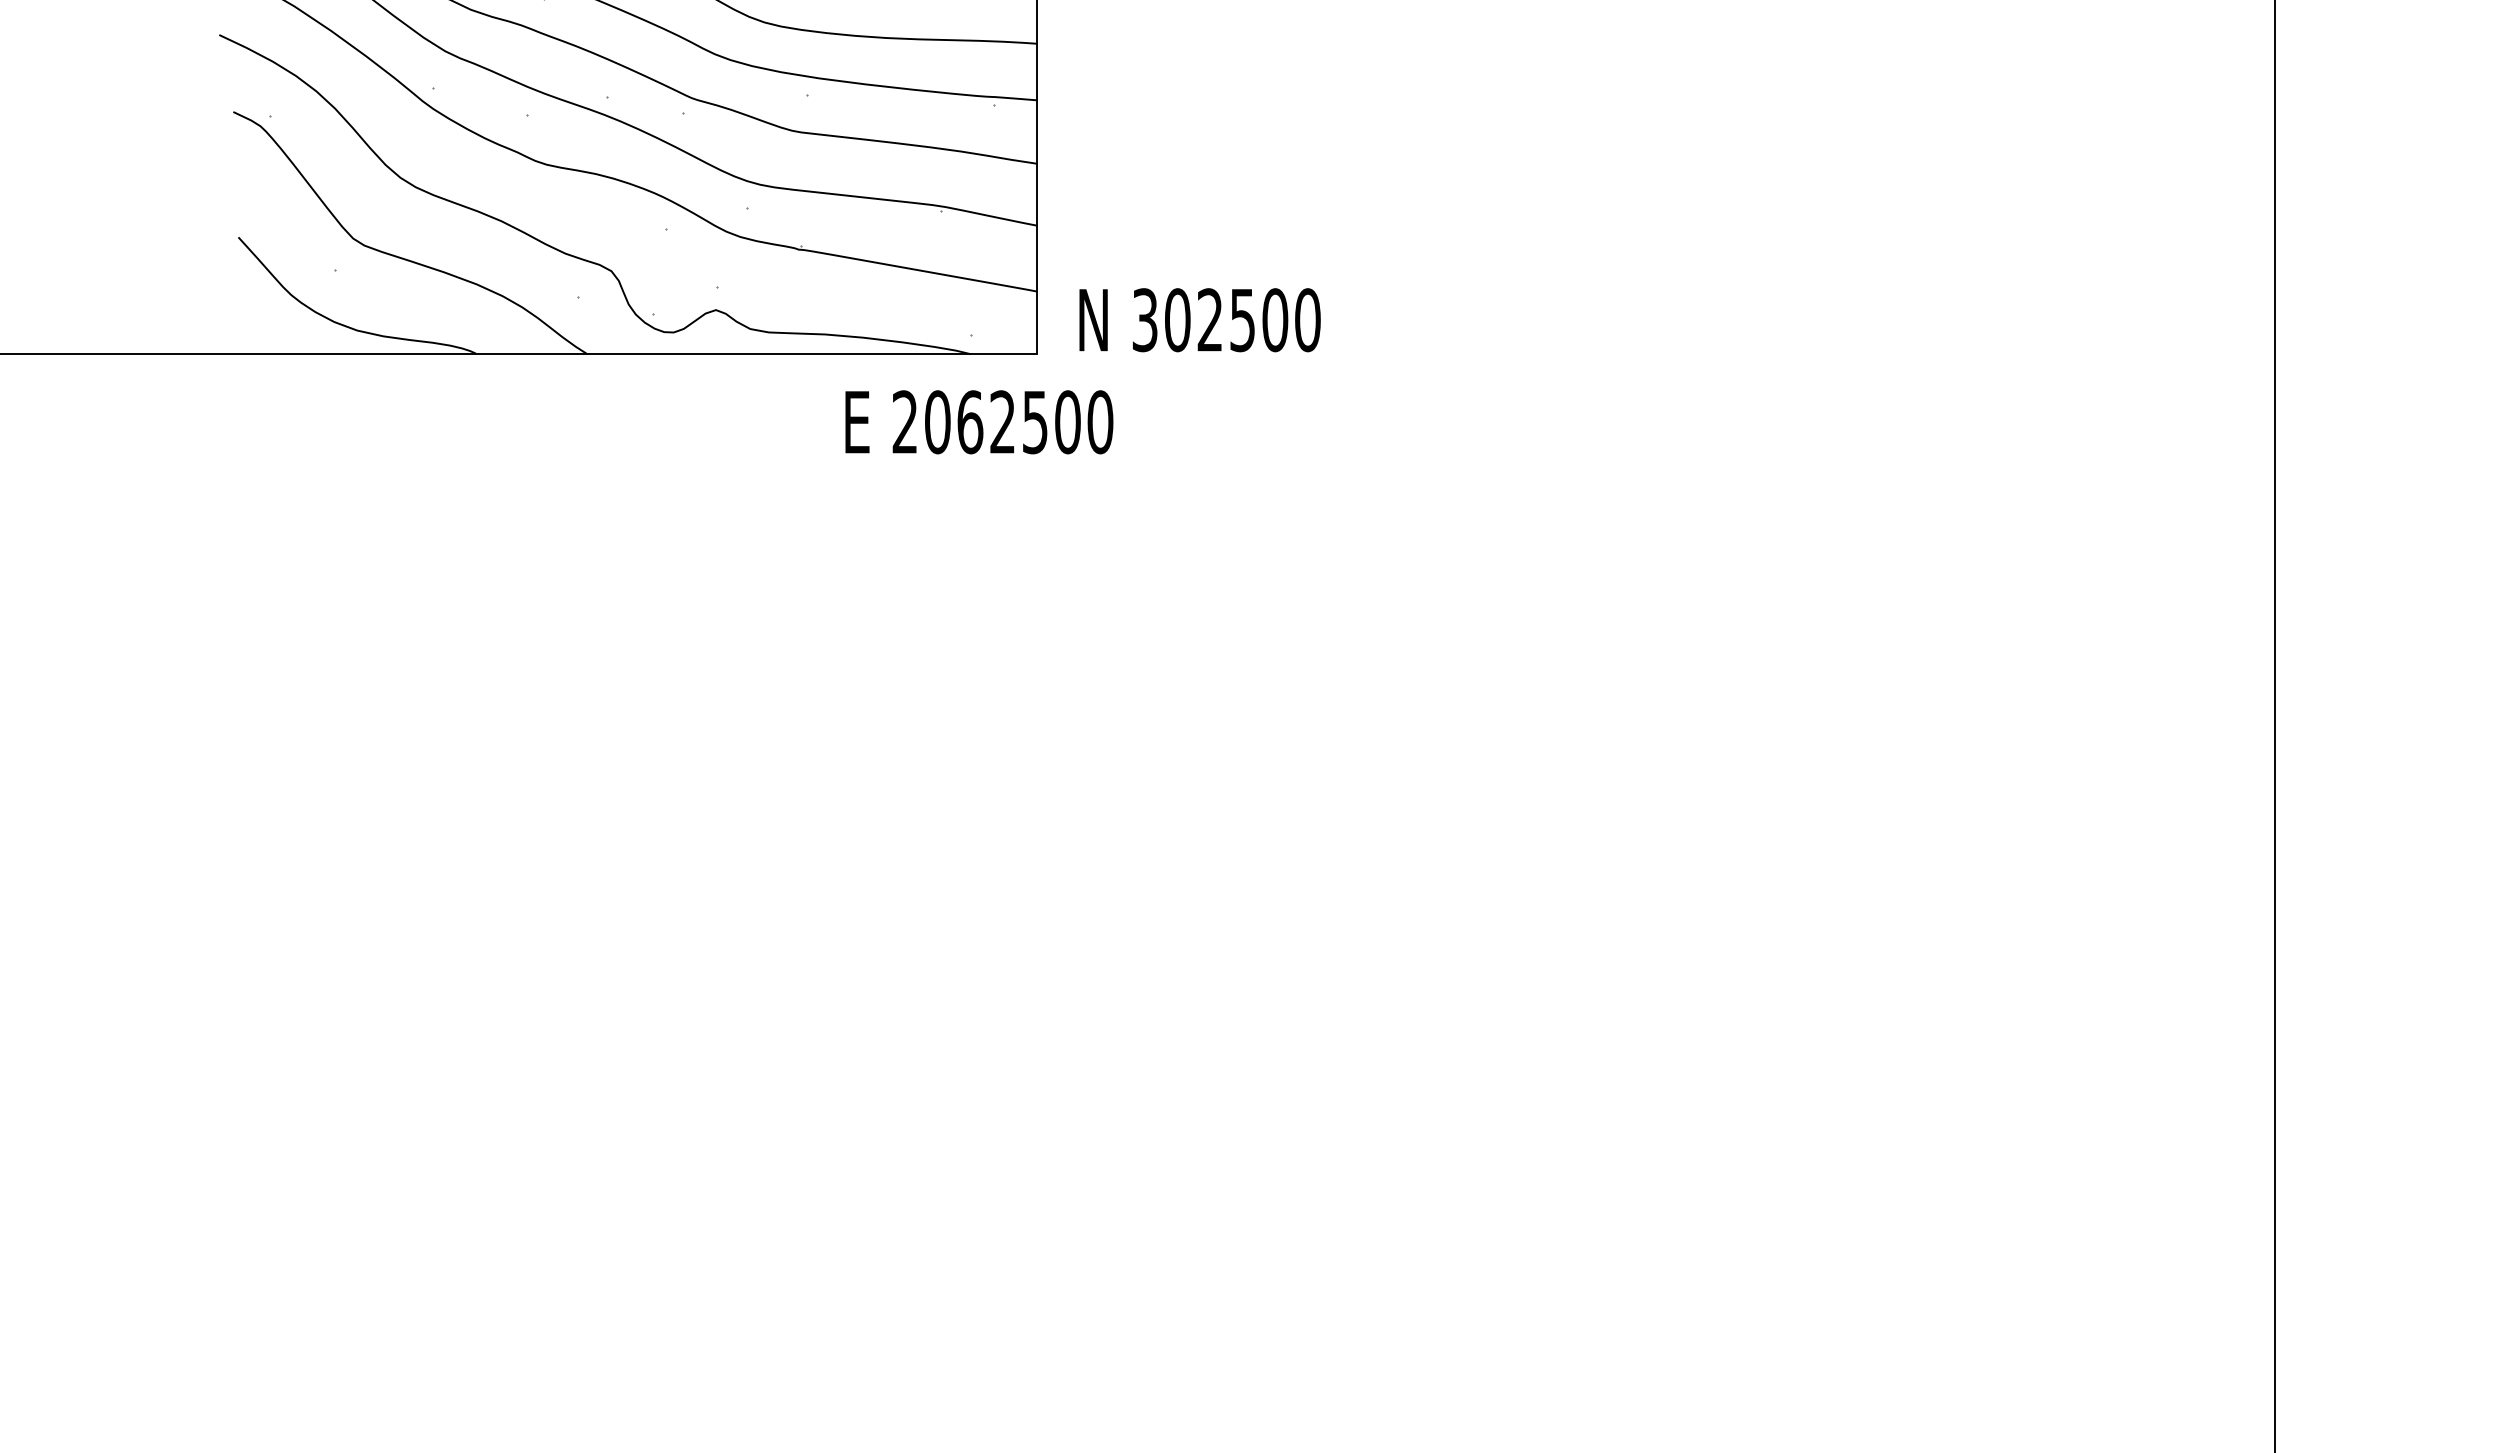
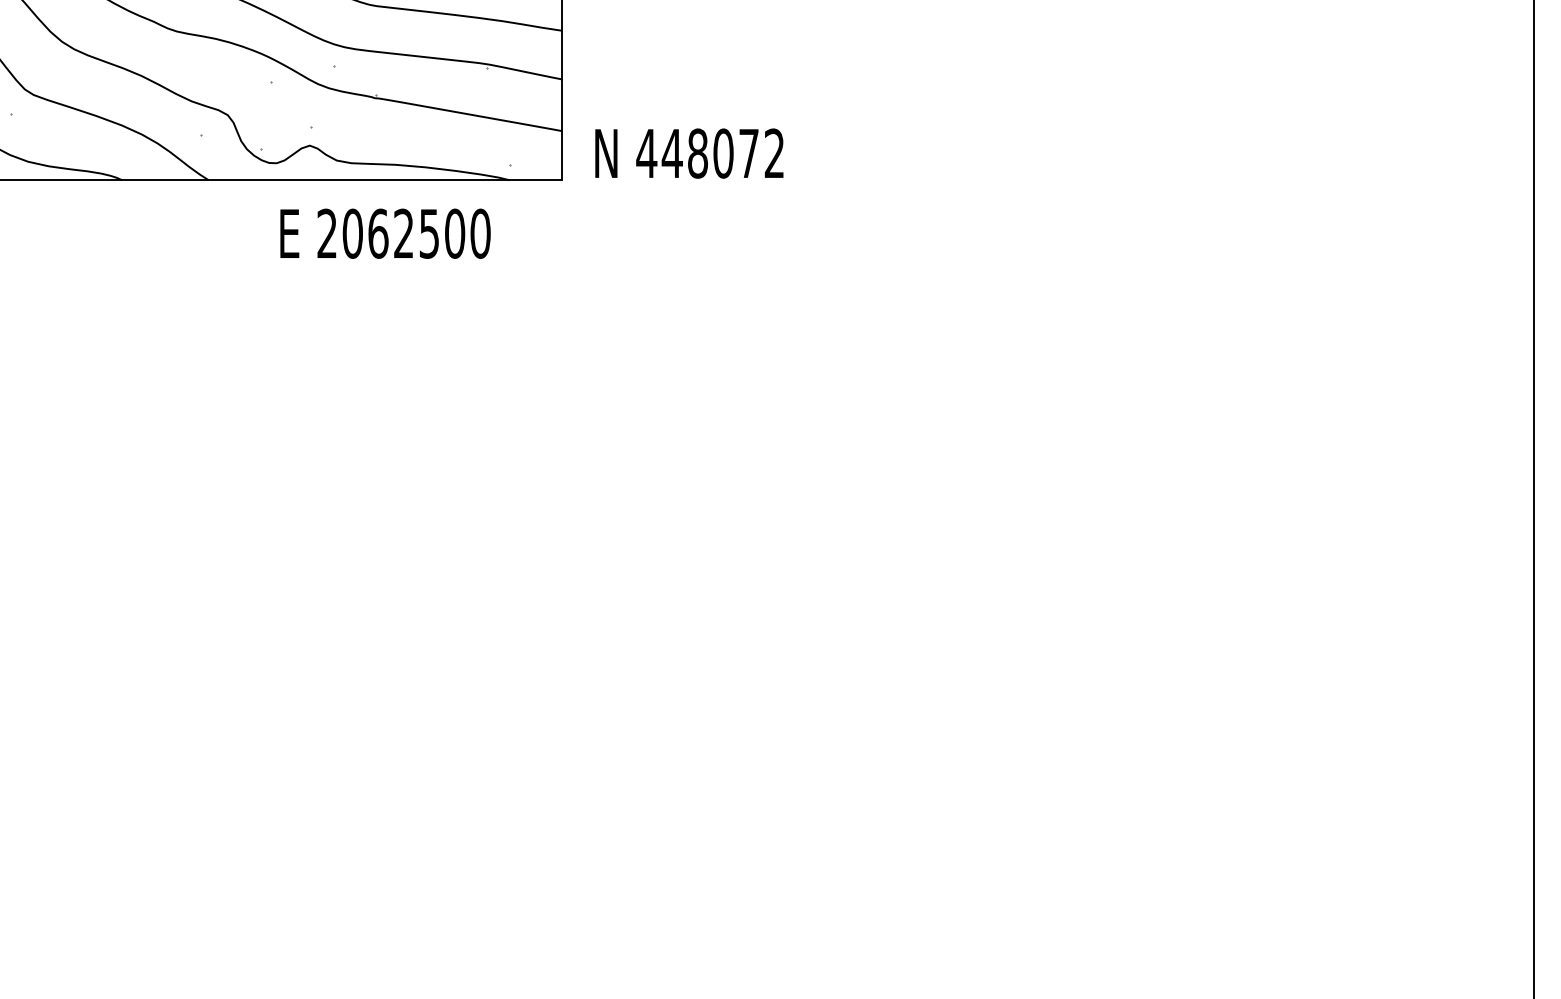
text: (1225, 320) -> (709, 153), 302500 -> 448072
text: (979, 422) -> (385, 233), moved

